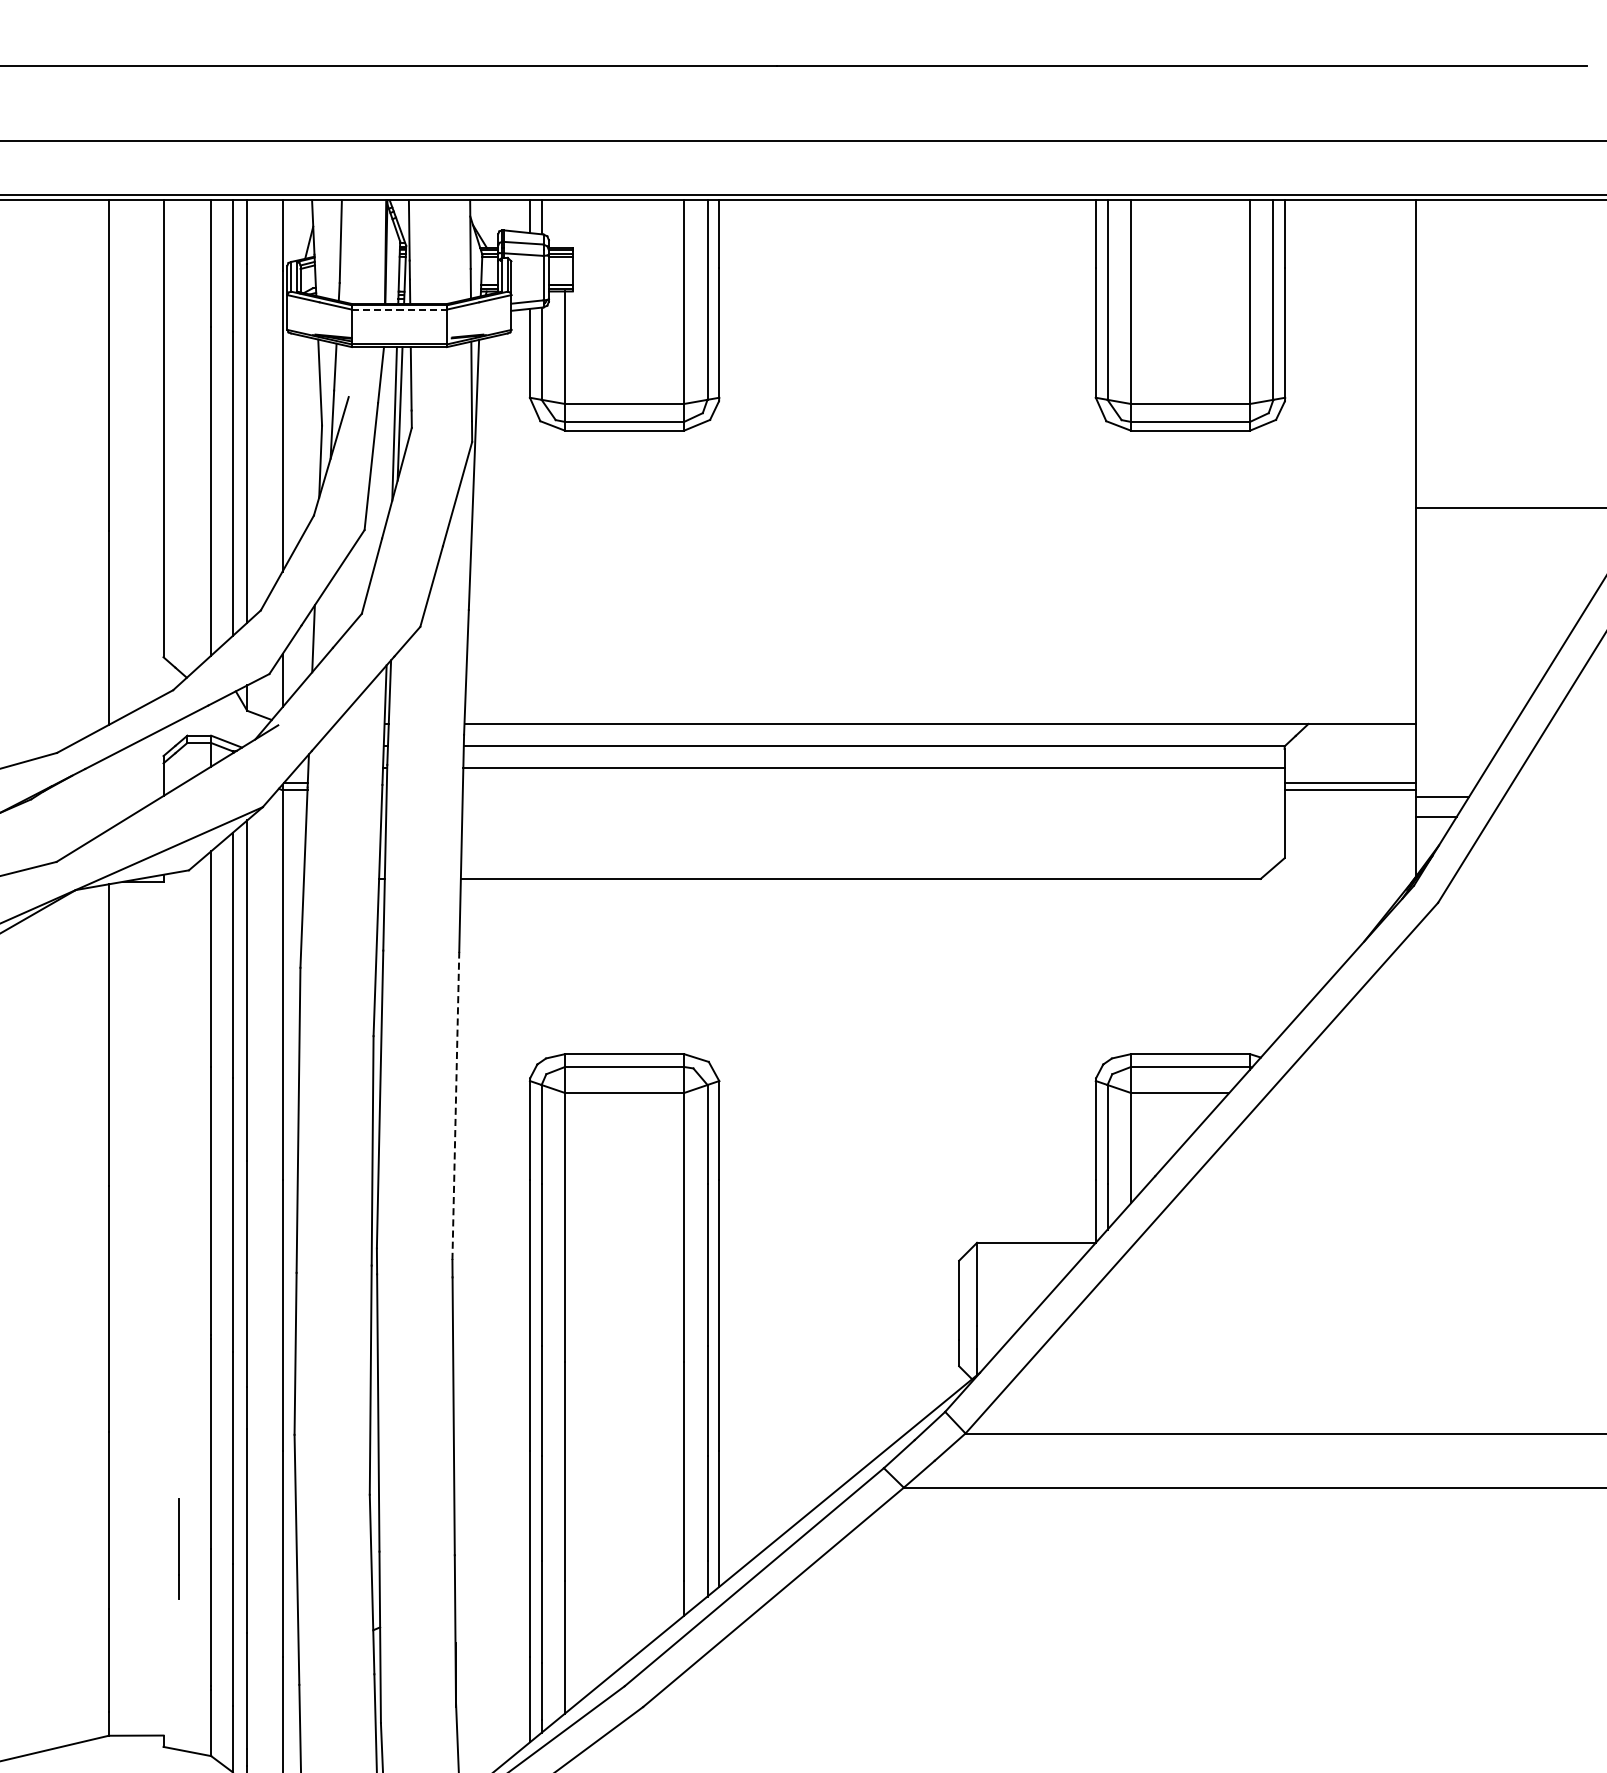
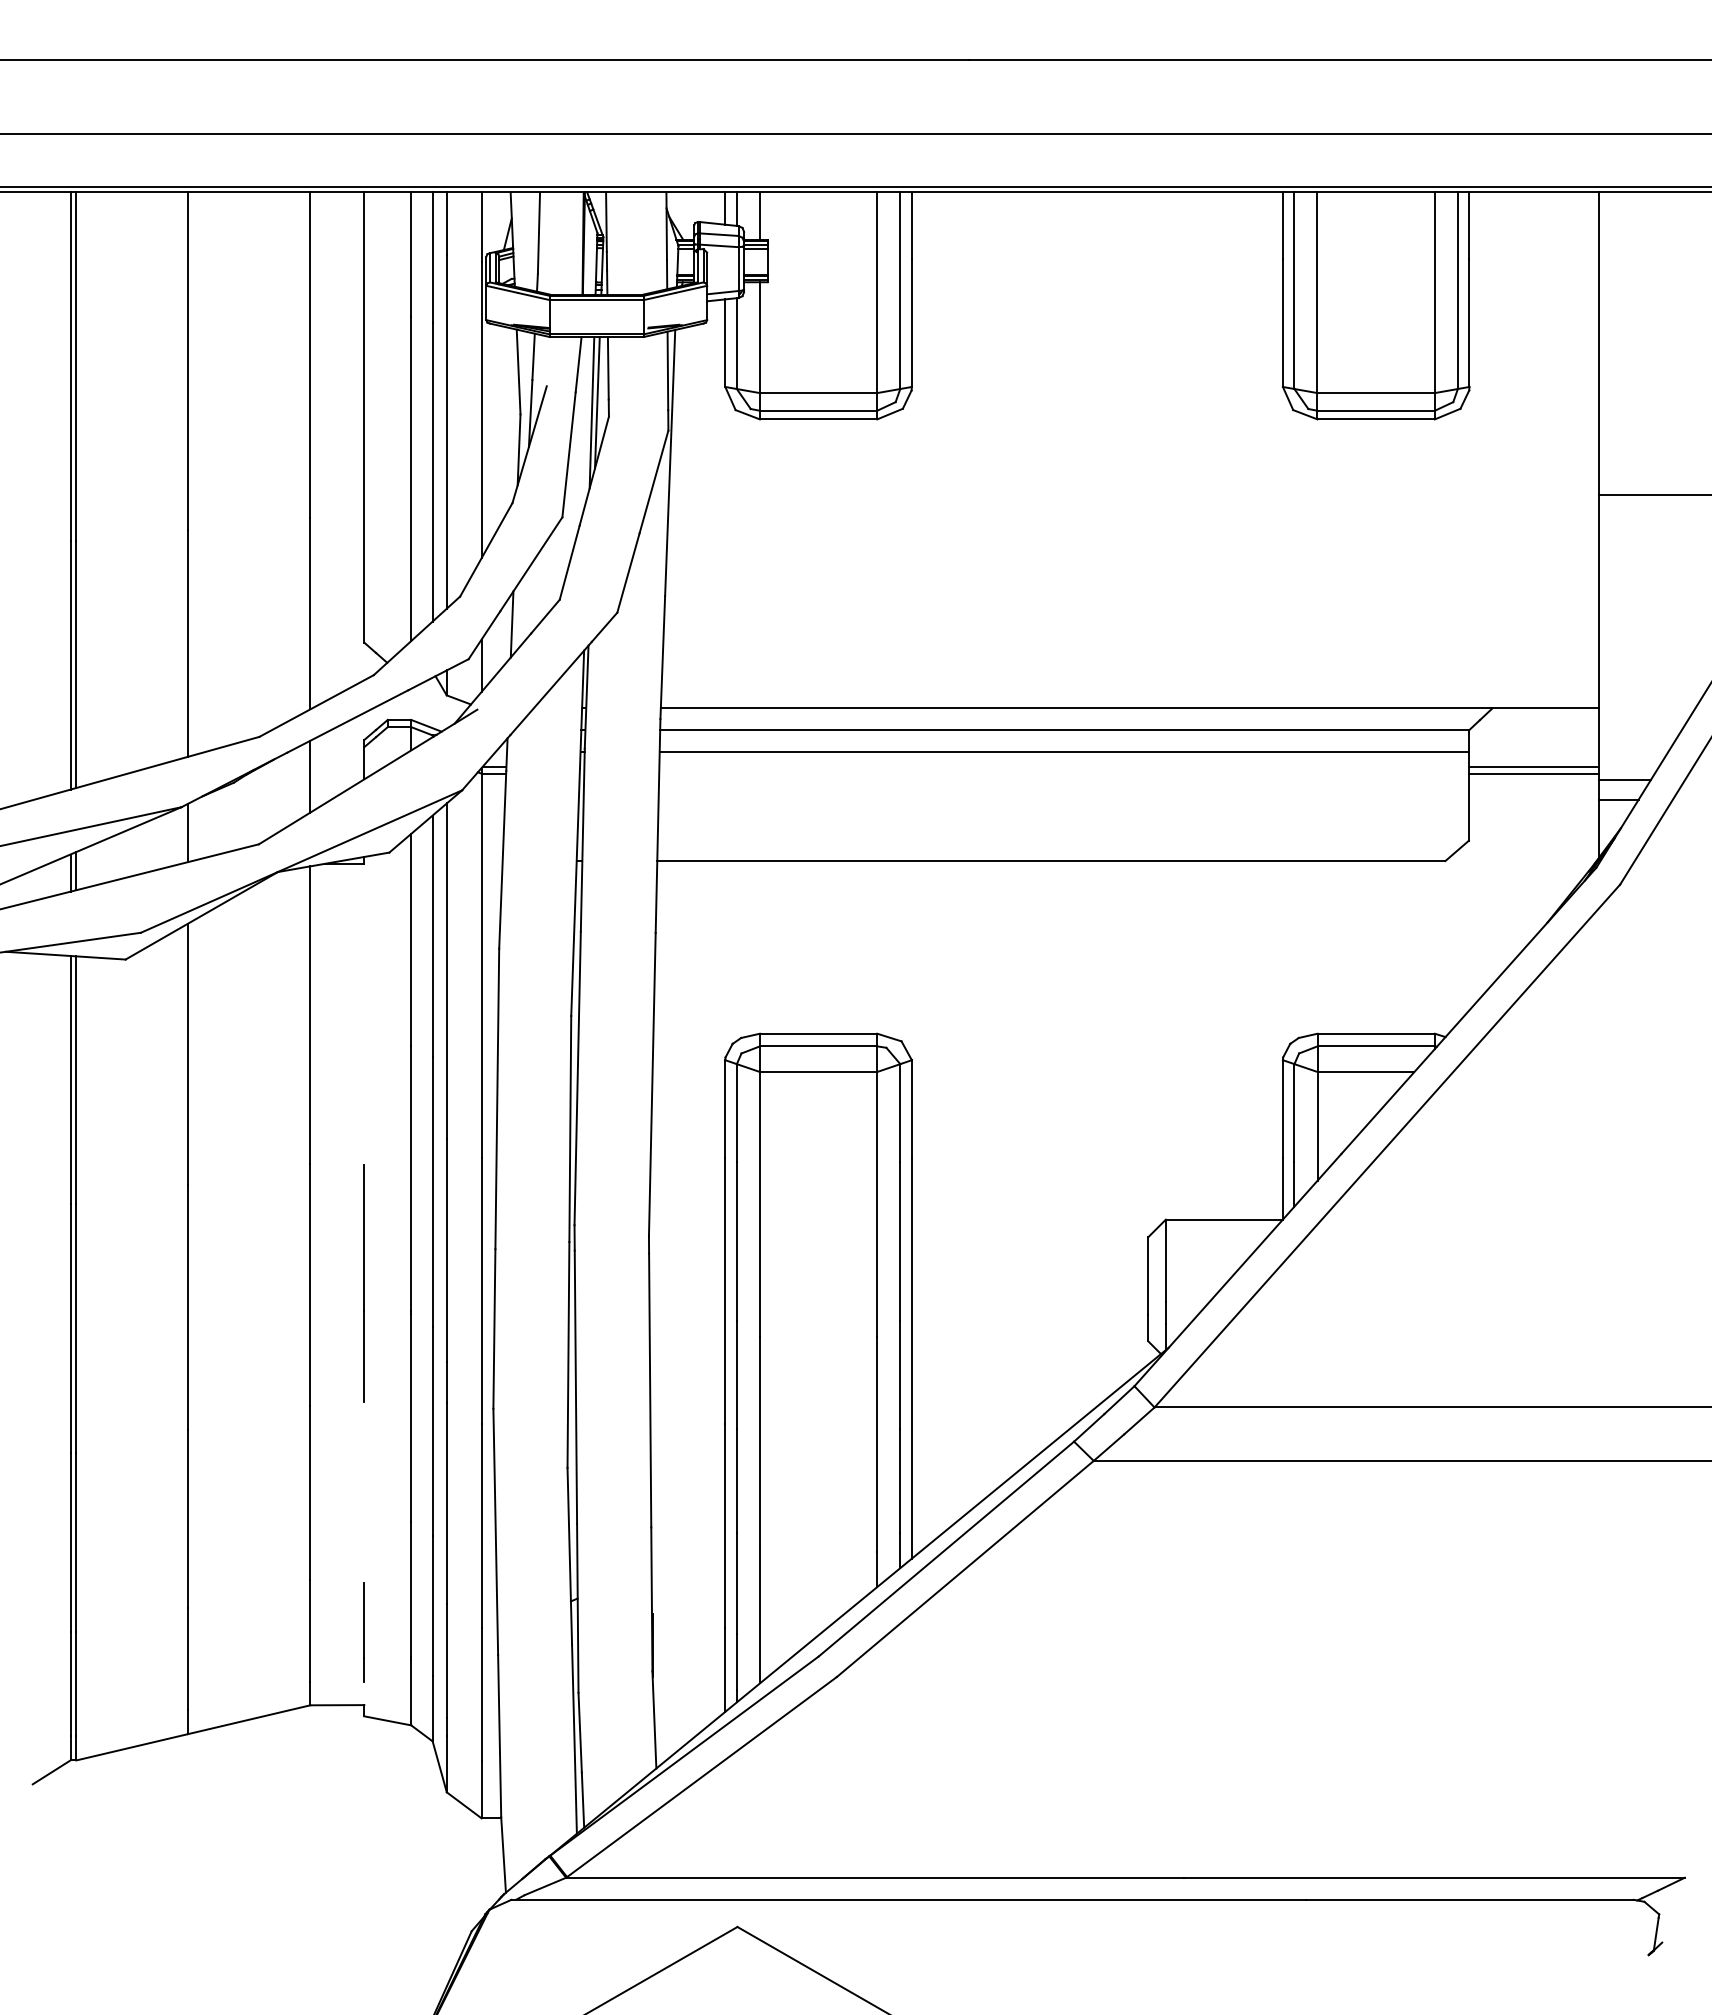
line: (564, 223) -> (759, 215), added
line: (399, 310) -> (596, 300), dashed -> solid
line: (108, 793) -> (310, 776), added
line: (456, 1105) -> (652, 1084), dashed -> solid
line: (162, 1307) -> (363, 1283), added
line: (177, 1549) -> (363, 1632), moved

